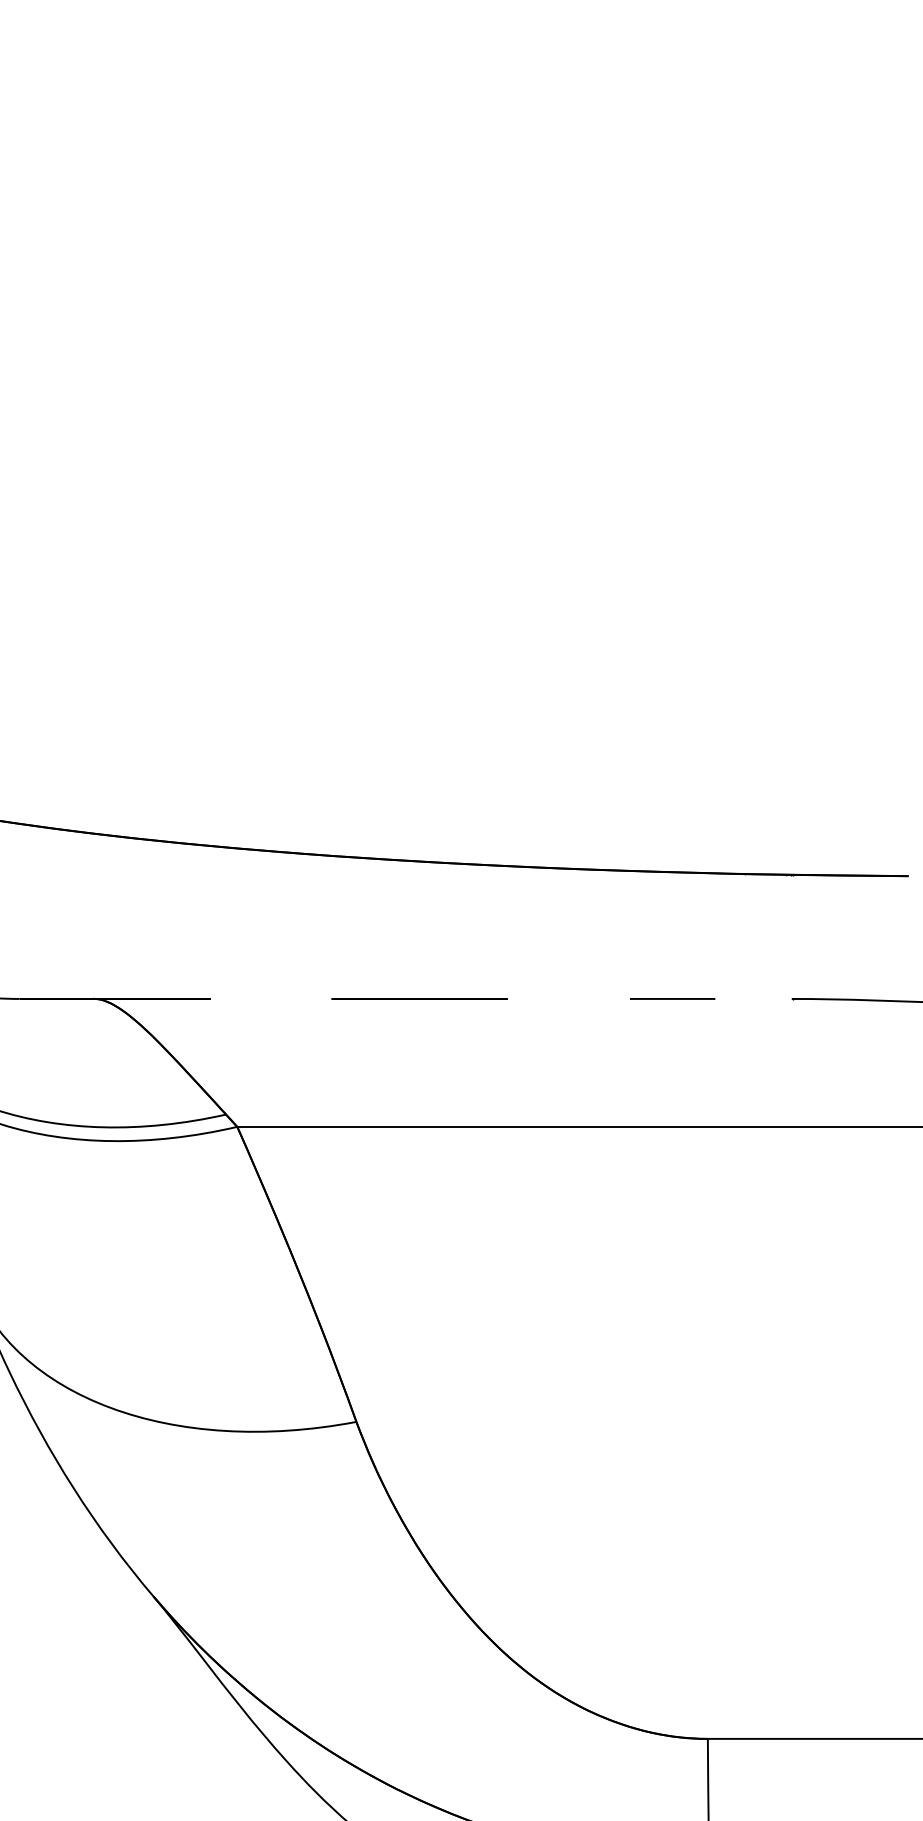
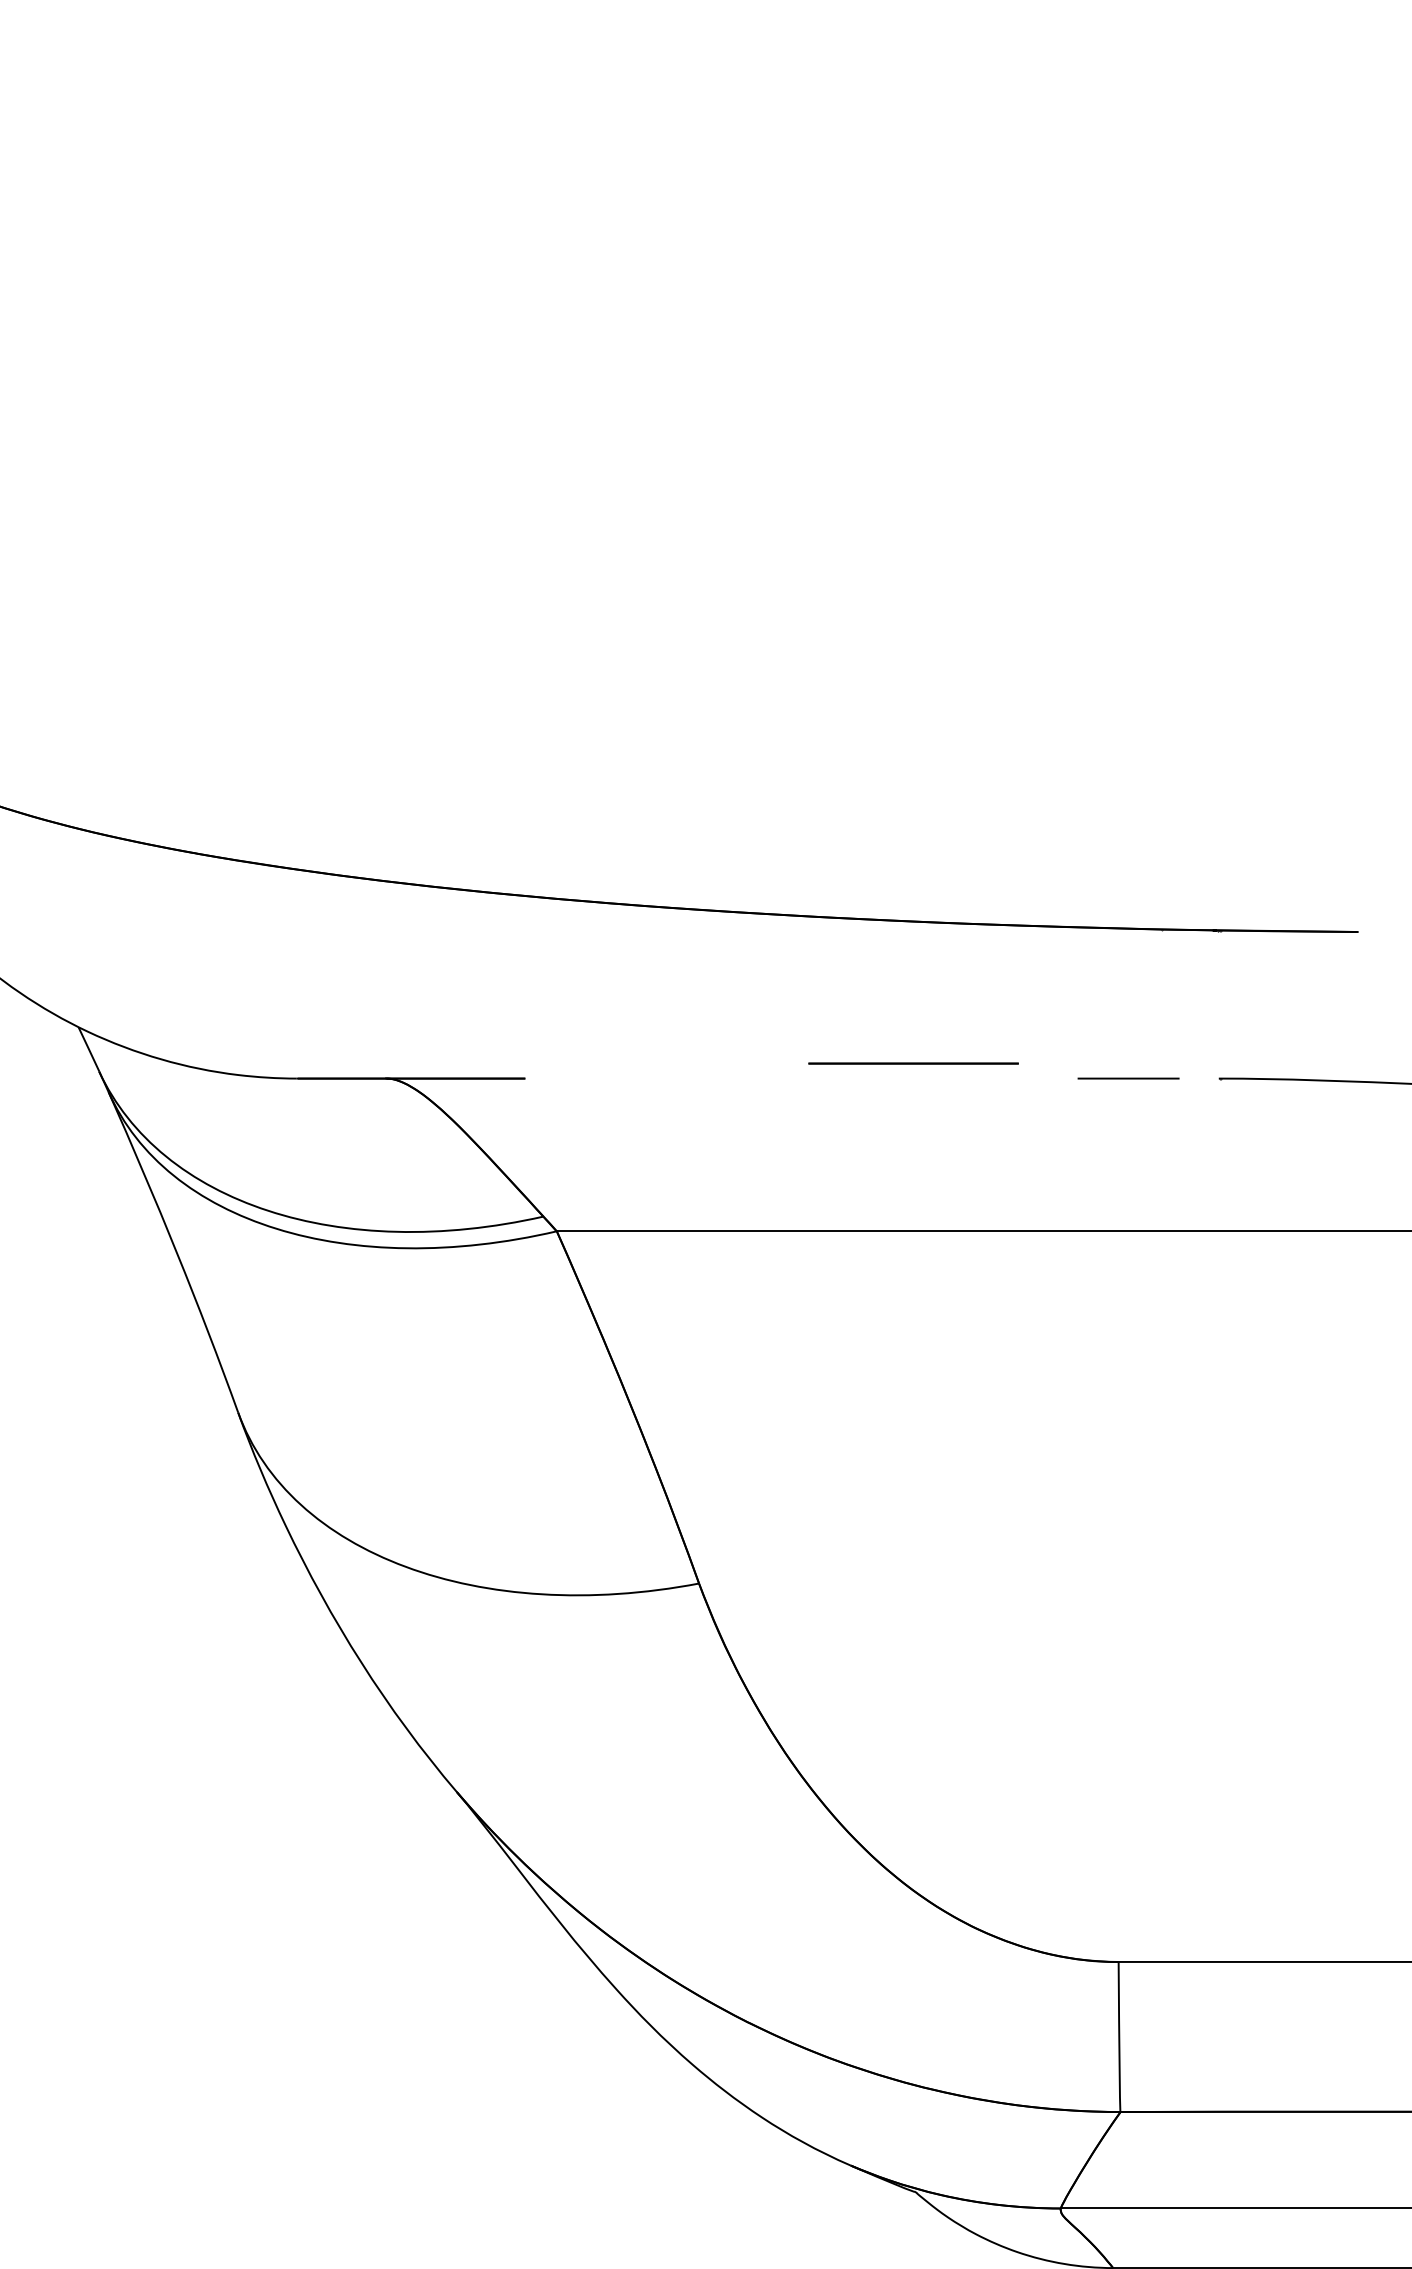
line: (419, 998) -> (913, 1063), moved
line: (672, 998) -> (1128, 1078), moved

